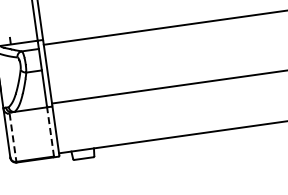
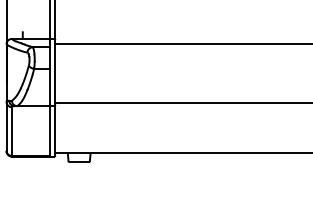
line: (50, 131) -> (49, 130), dashed -> solid
line: (12, 138) -> (11, 132), dashed -> solid

